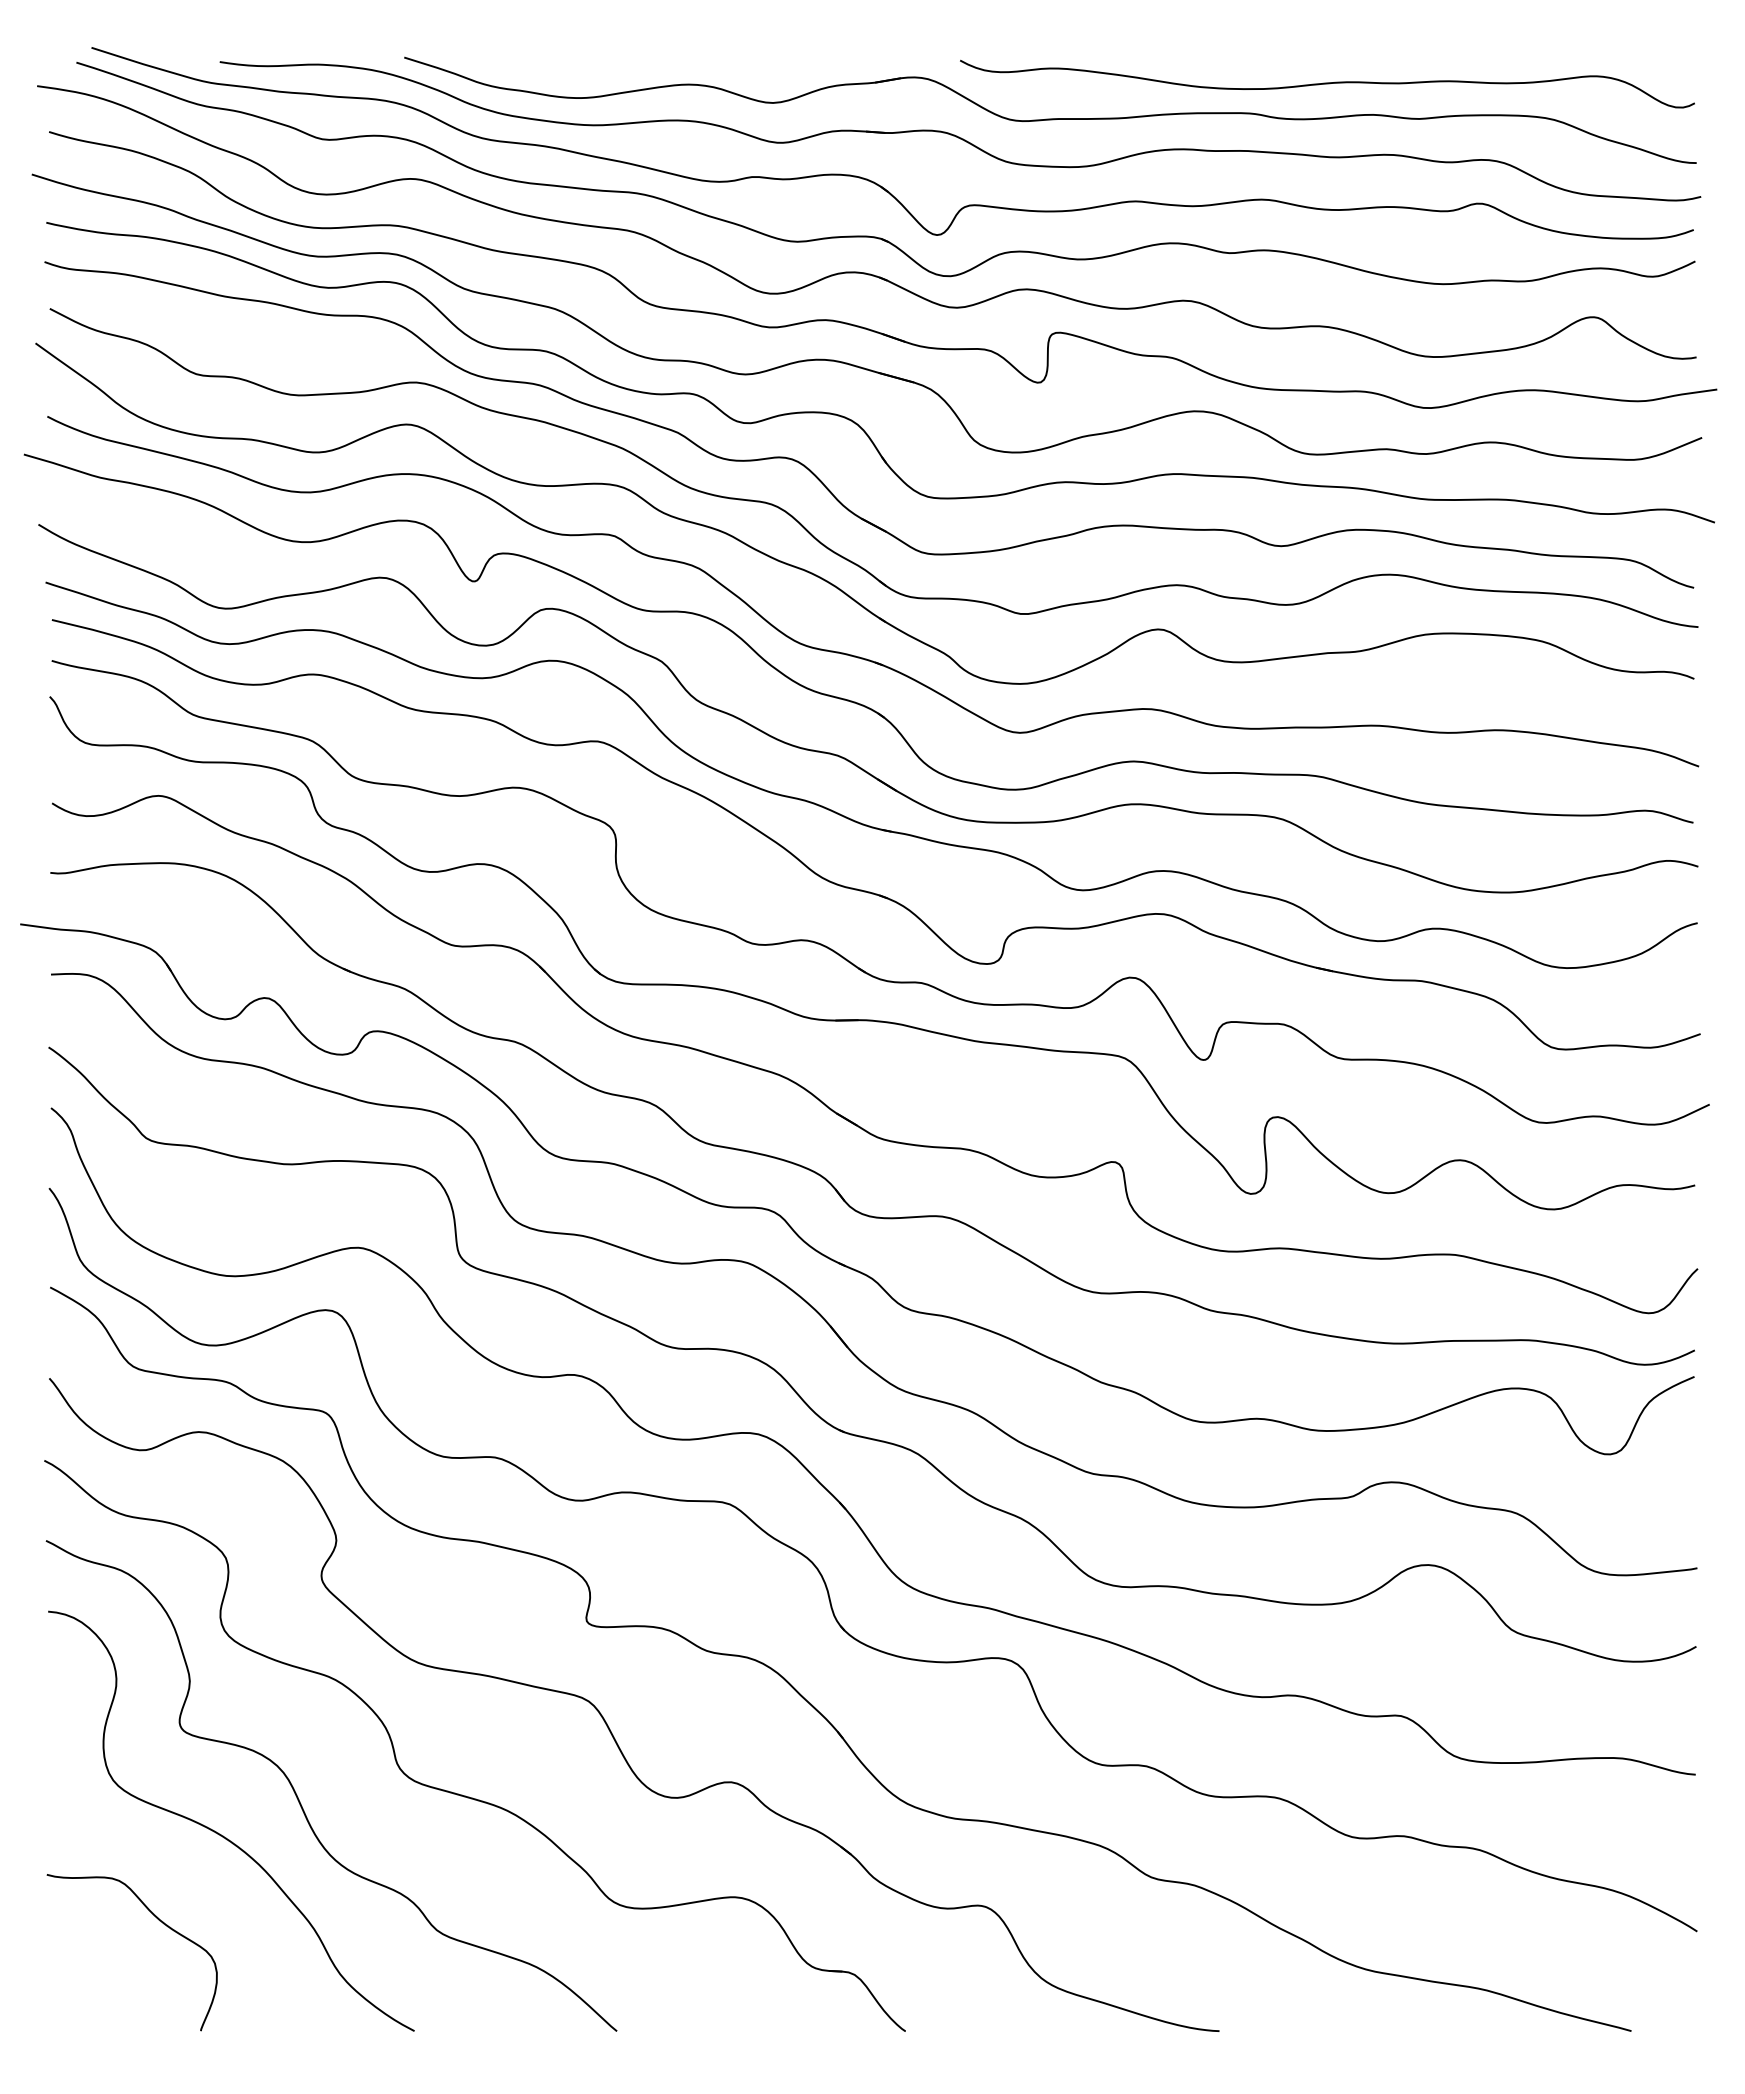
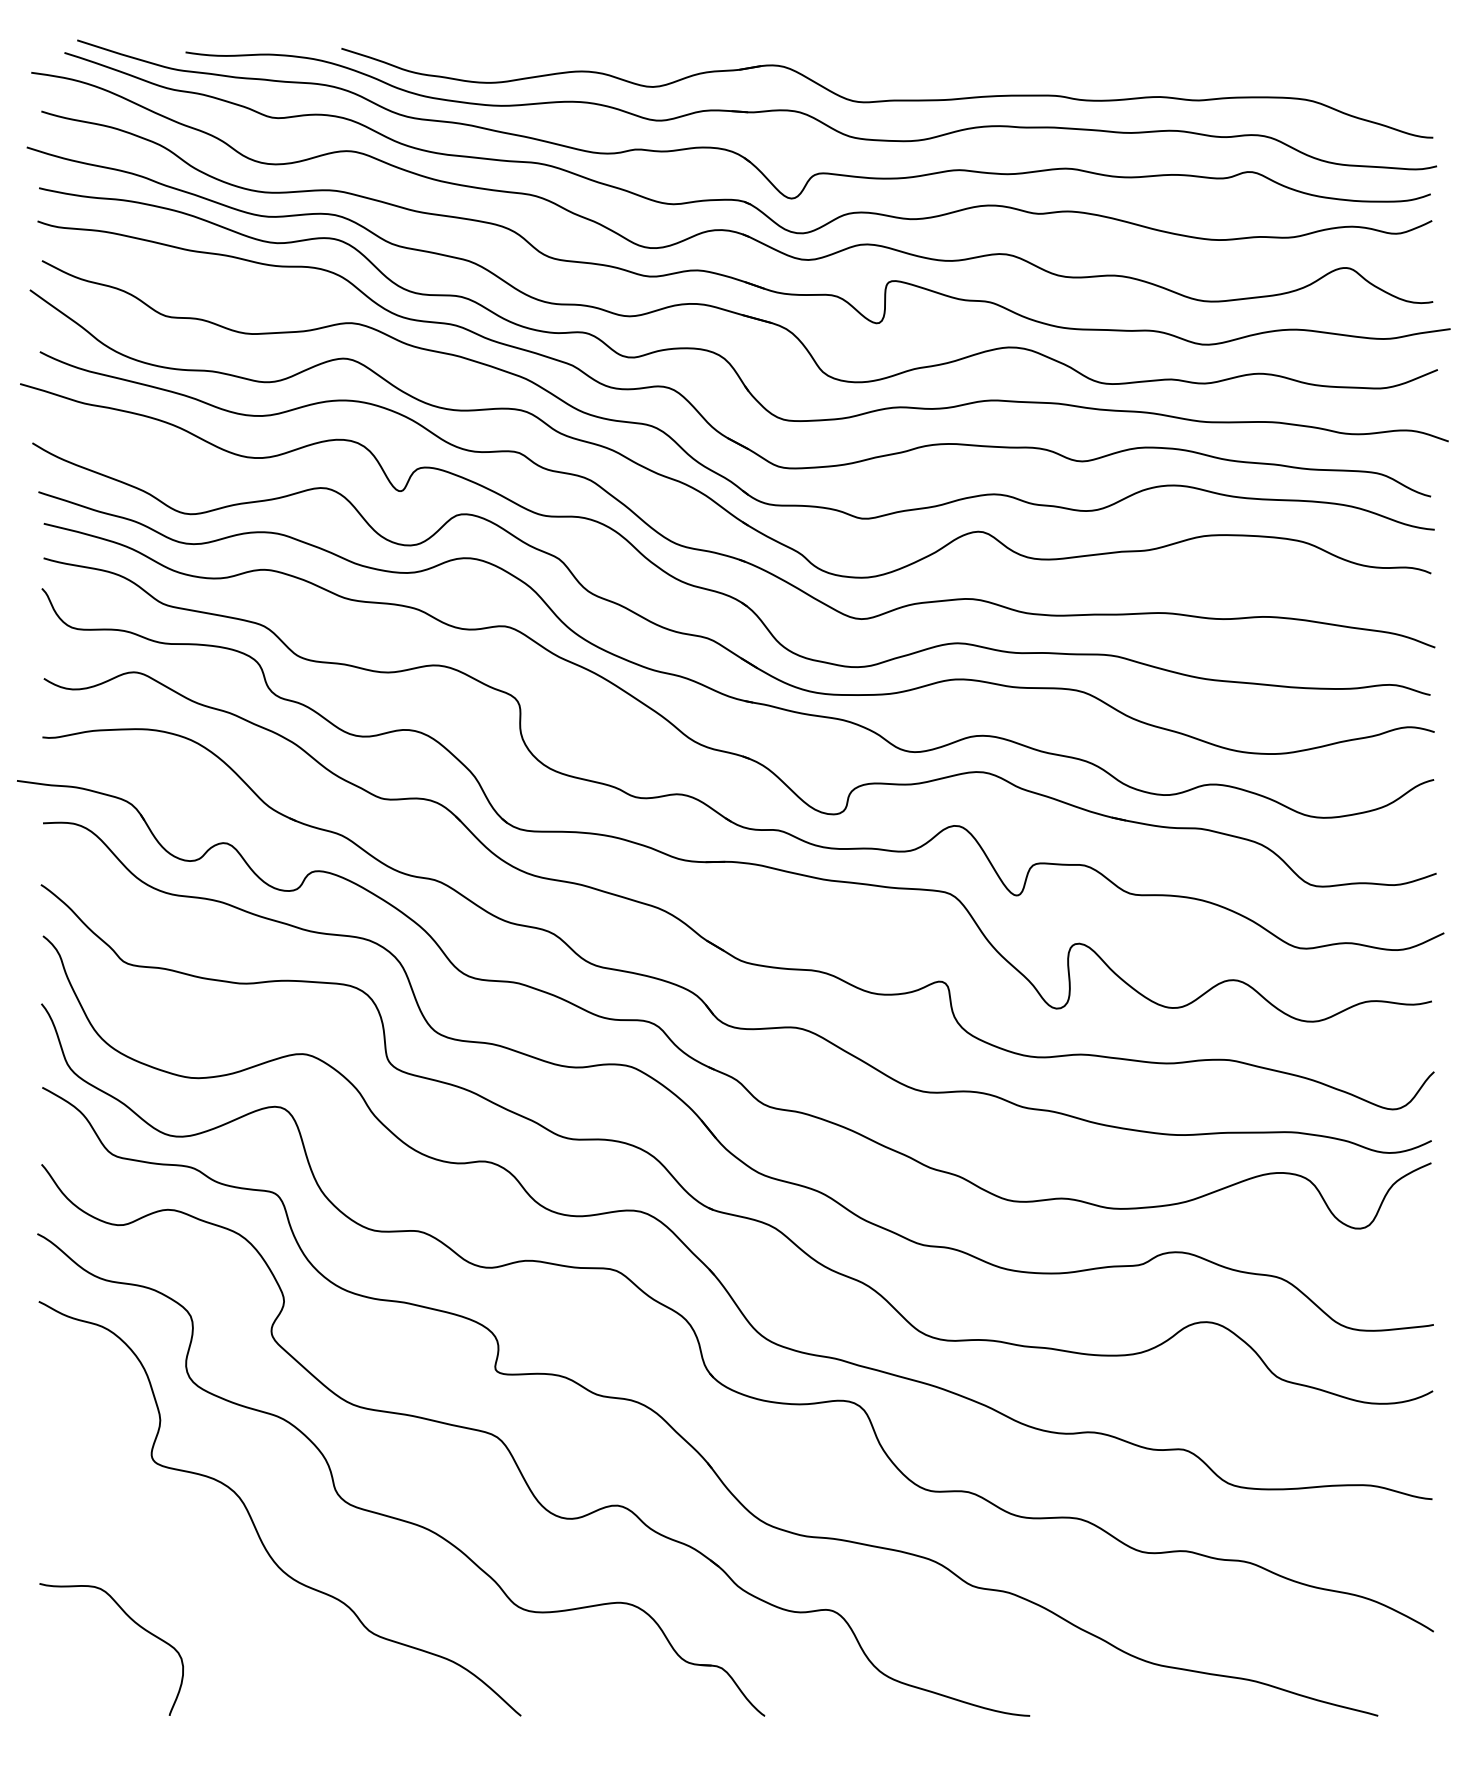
curve: (1327, 83) -> (1121, 70), removed
curve: (223, 1835) -> (188, 1550), removed

